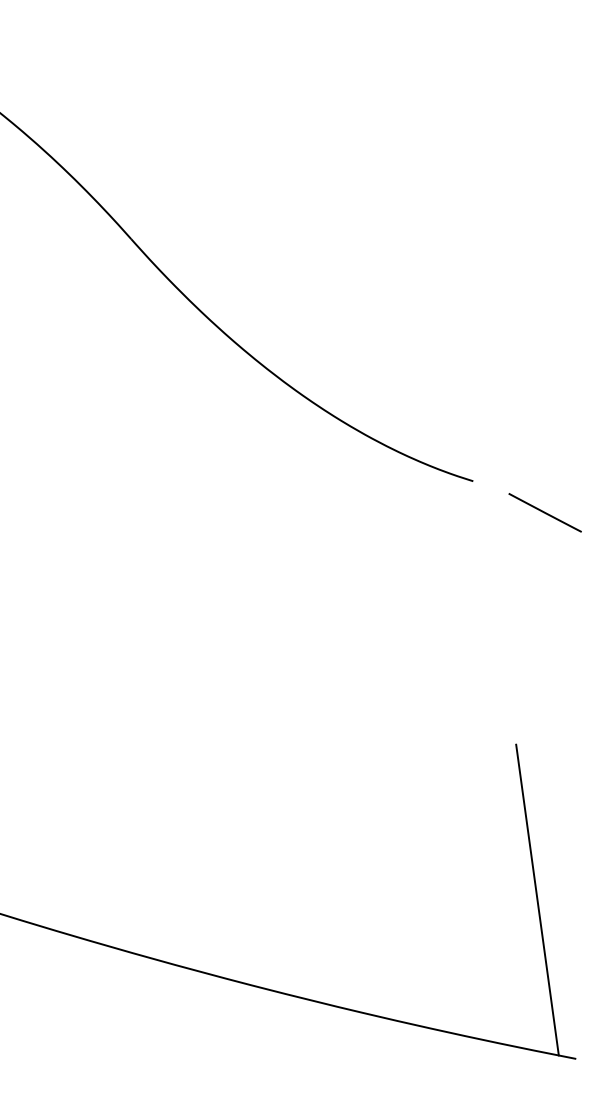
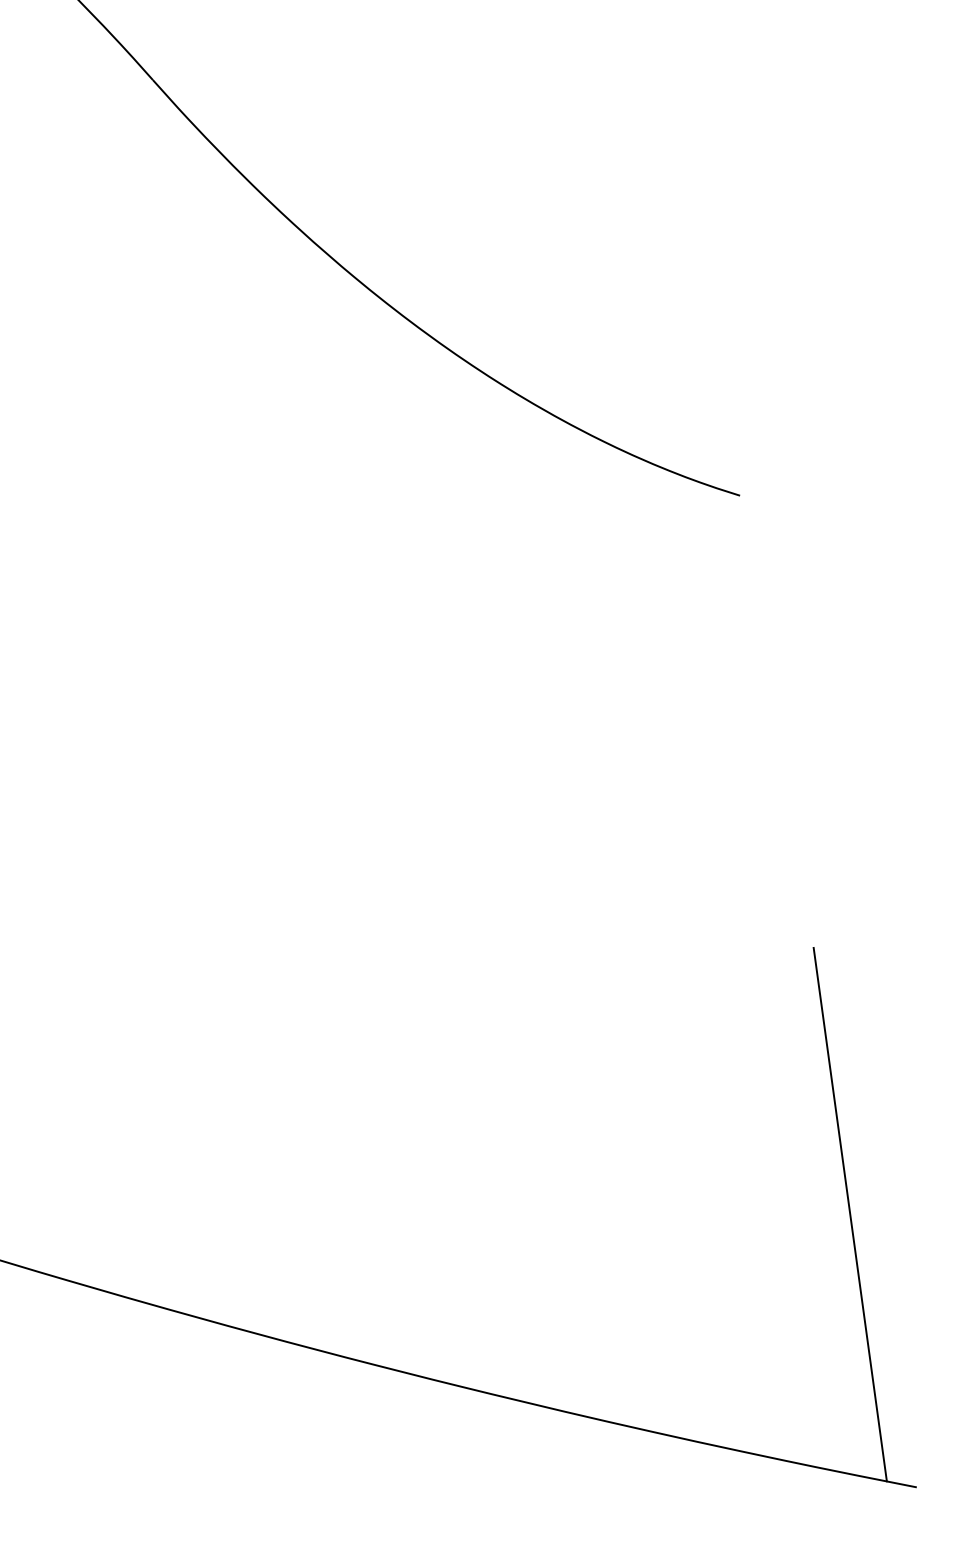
line: (544, 512) -> (862, 549), removed

